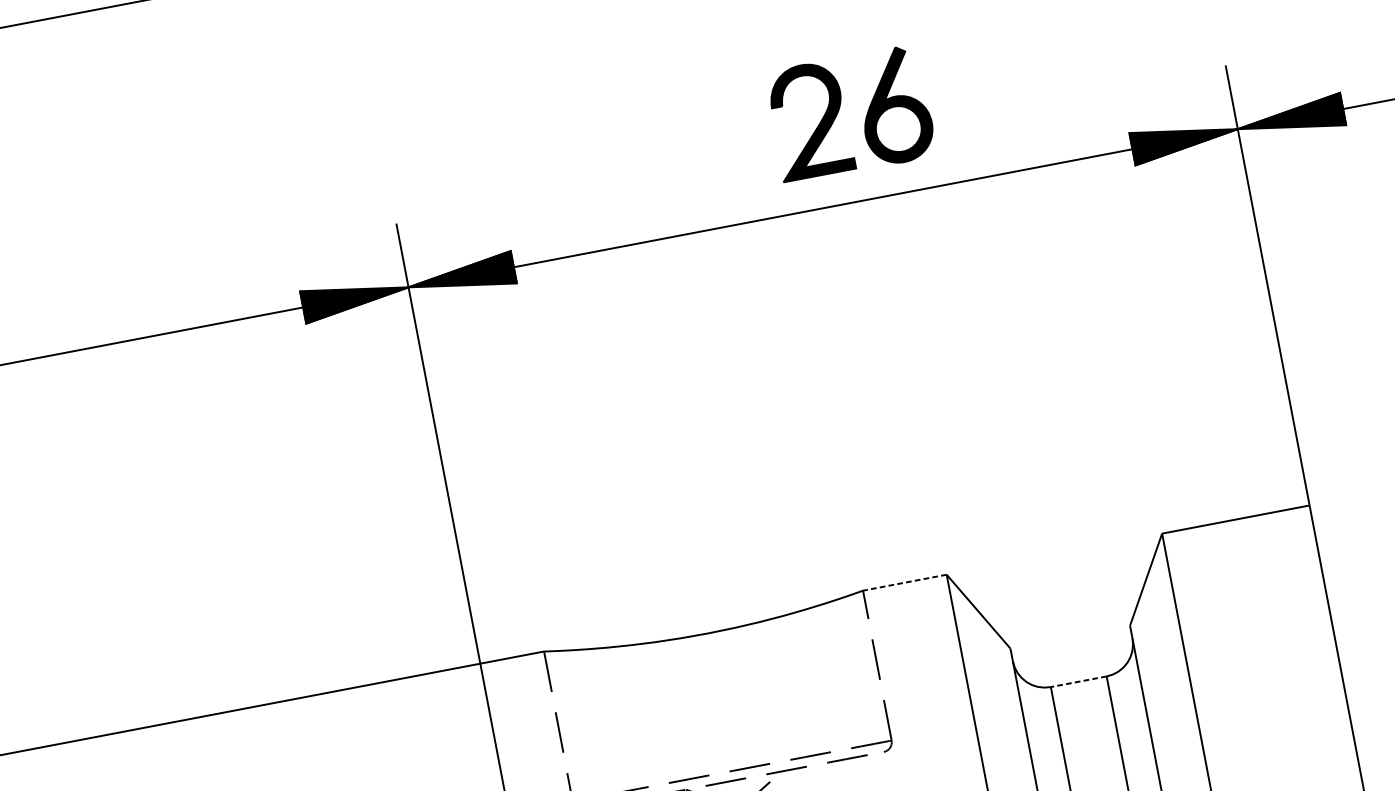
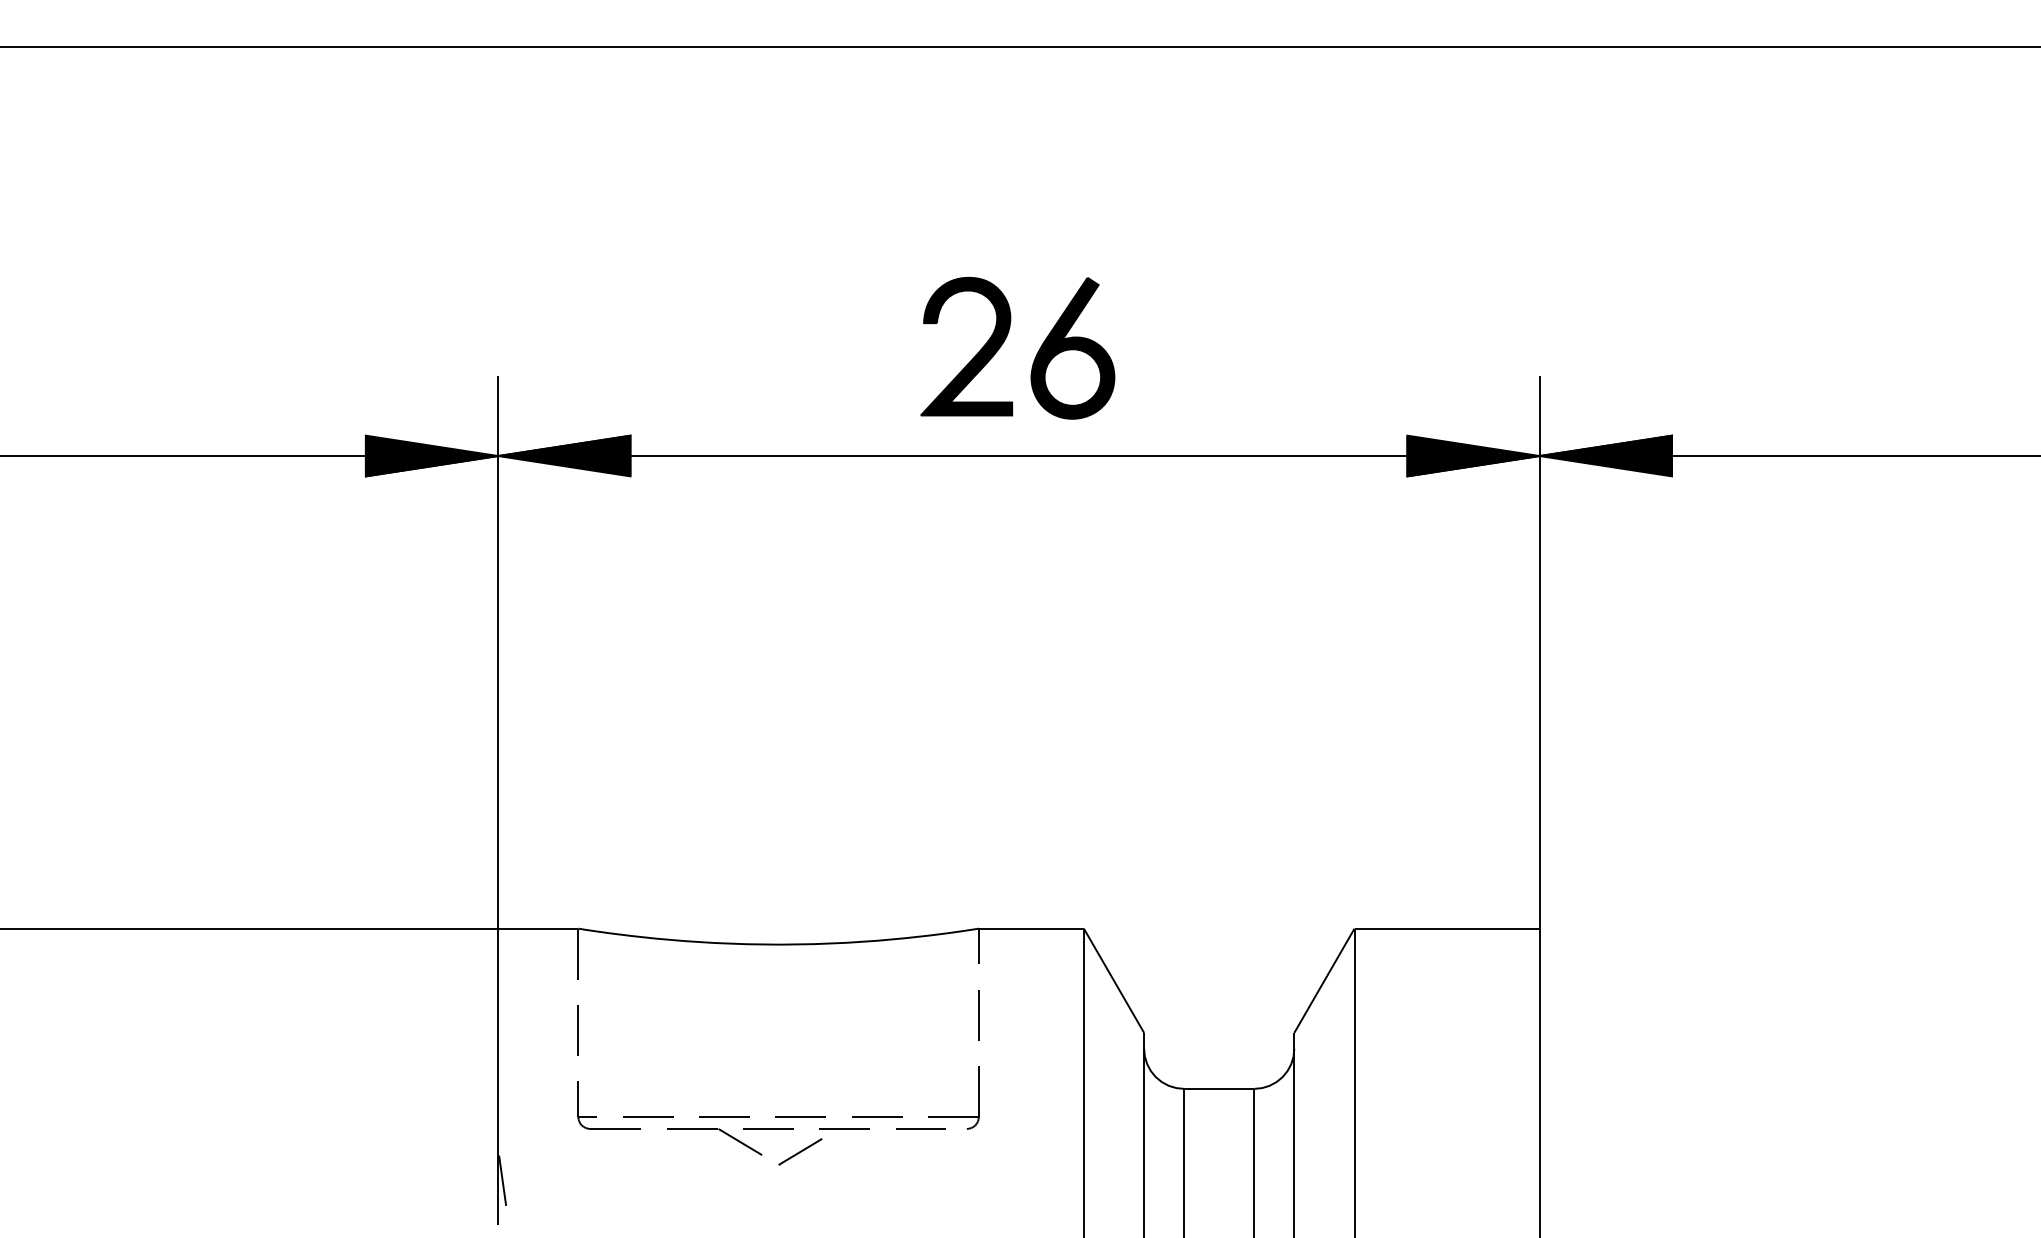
part: (839, 109) -> (1005, 340), moved
line: (904, 582) -> (1031, 928), dashed -> solid
line: (1078, 681) -> (1218, 1088), dashed -> solid

